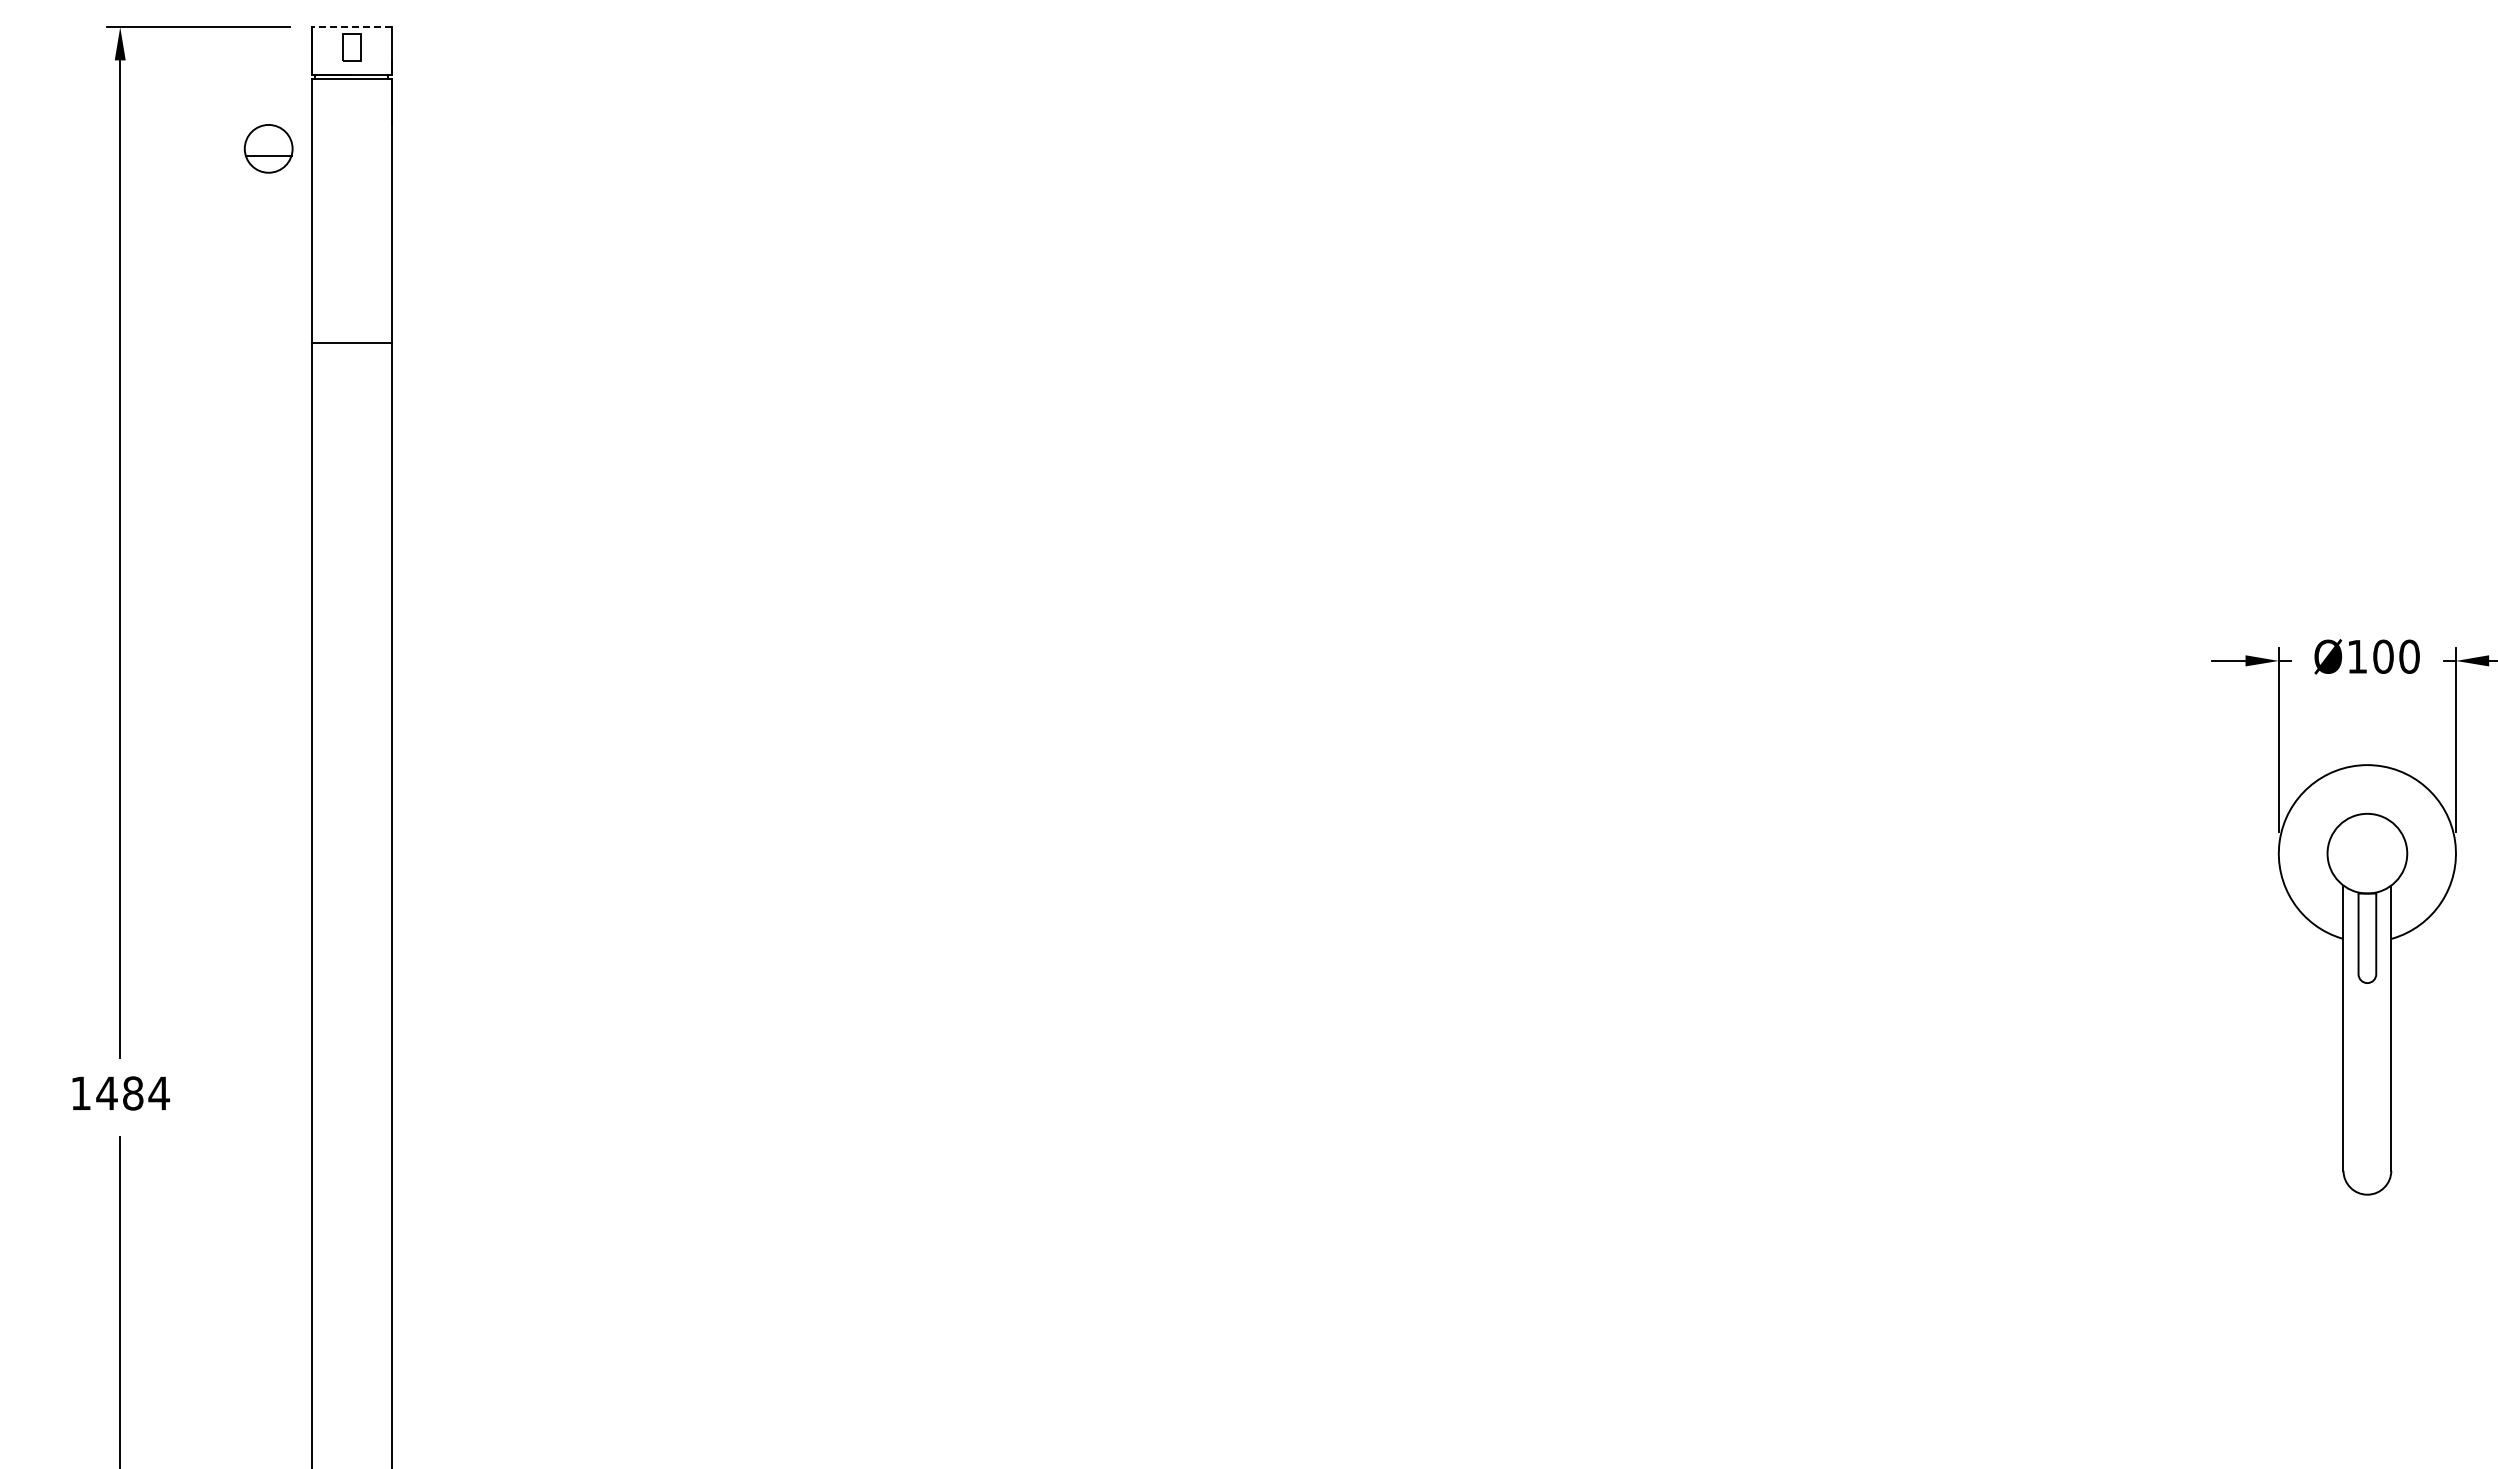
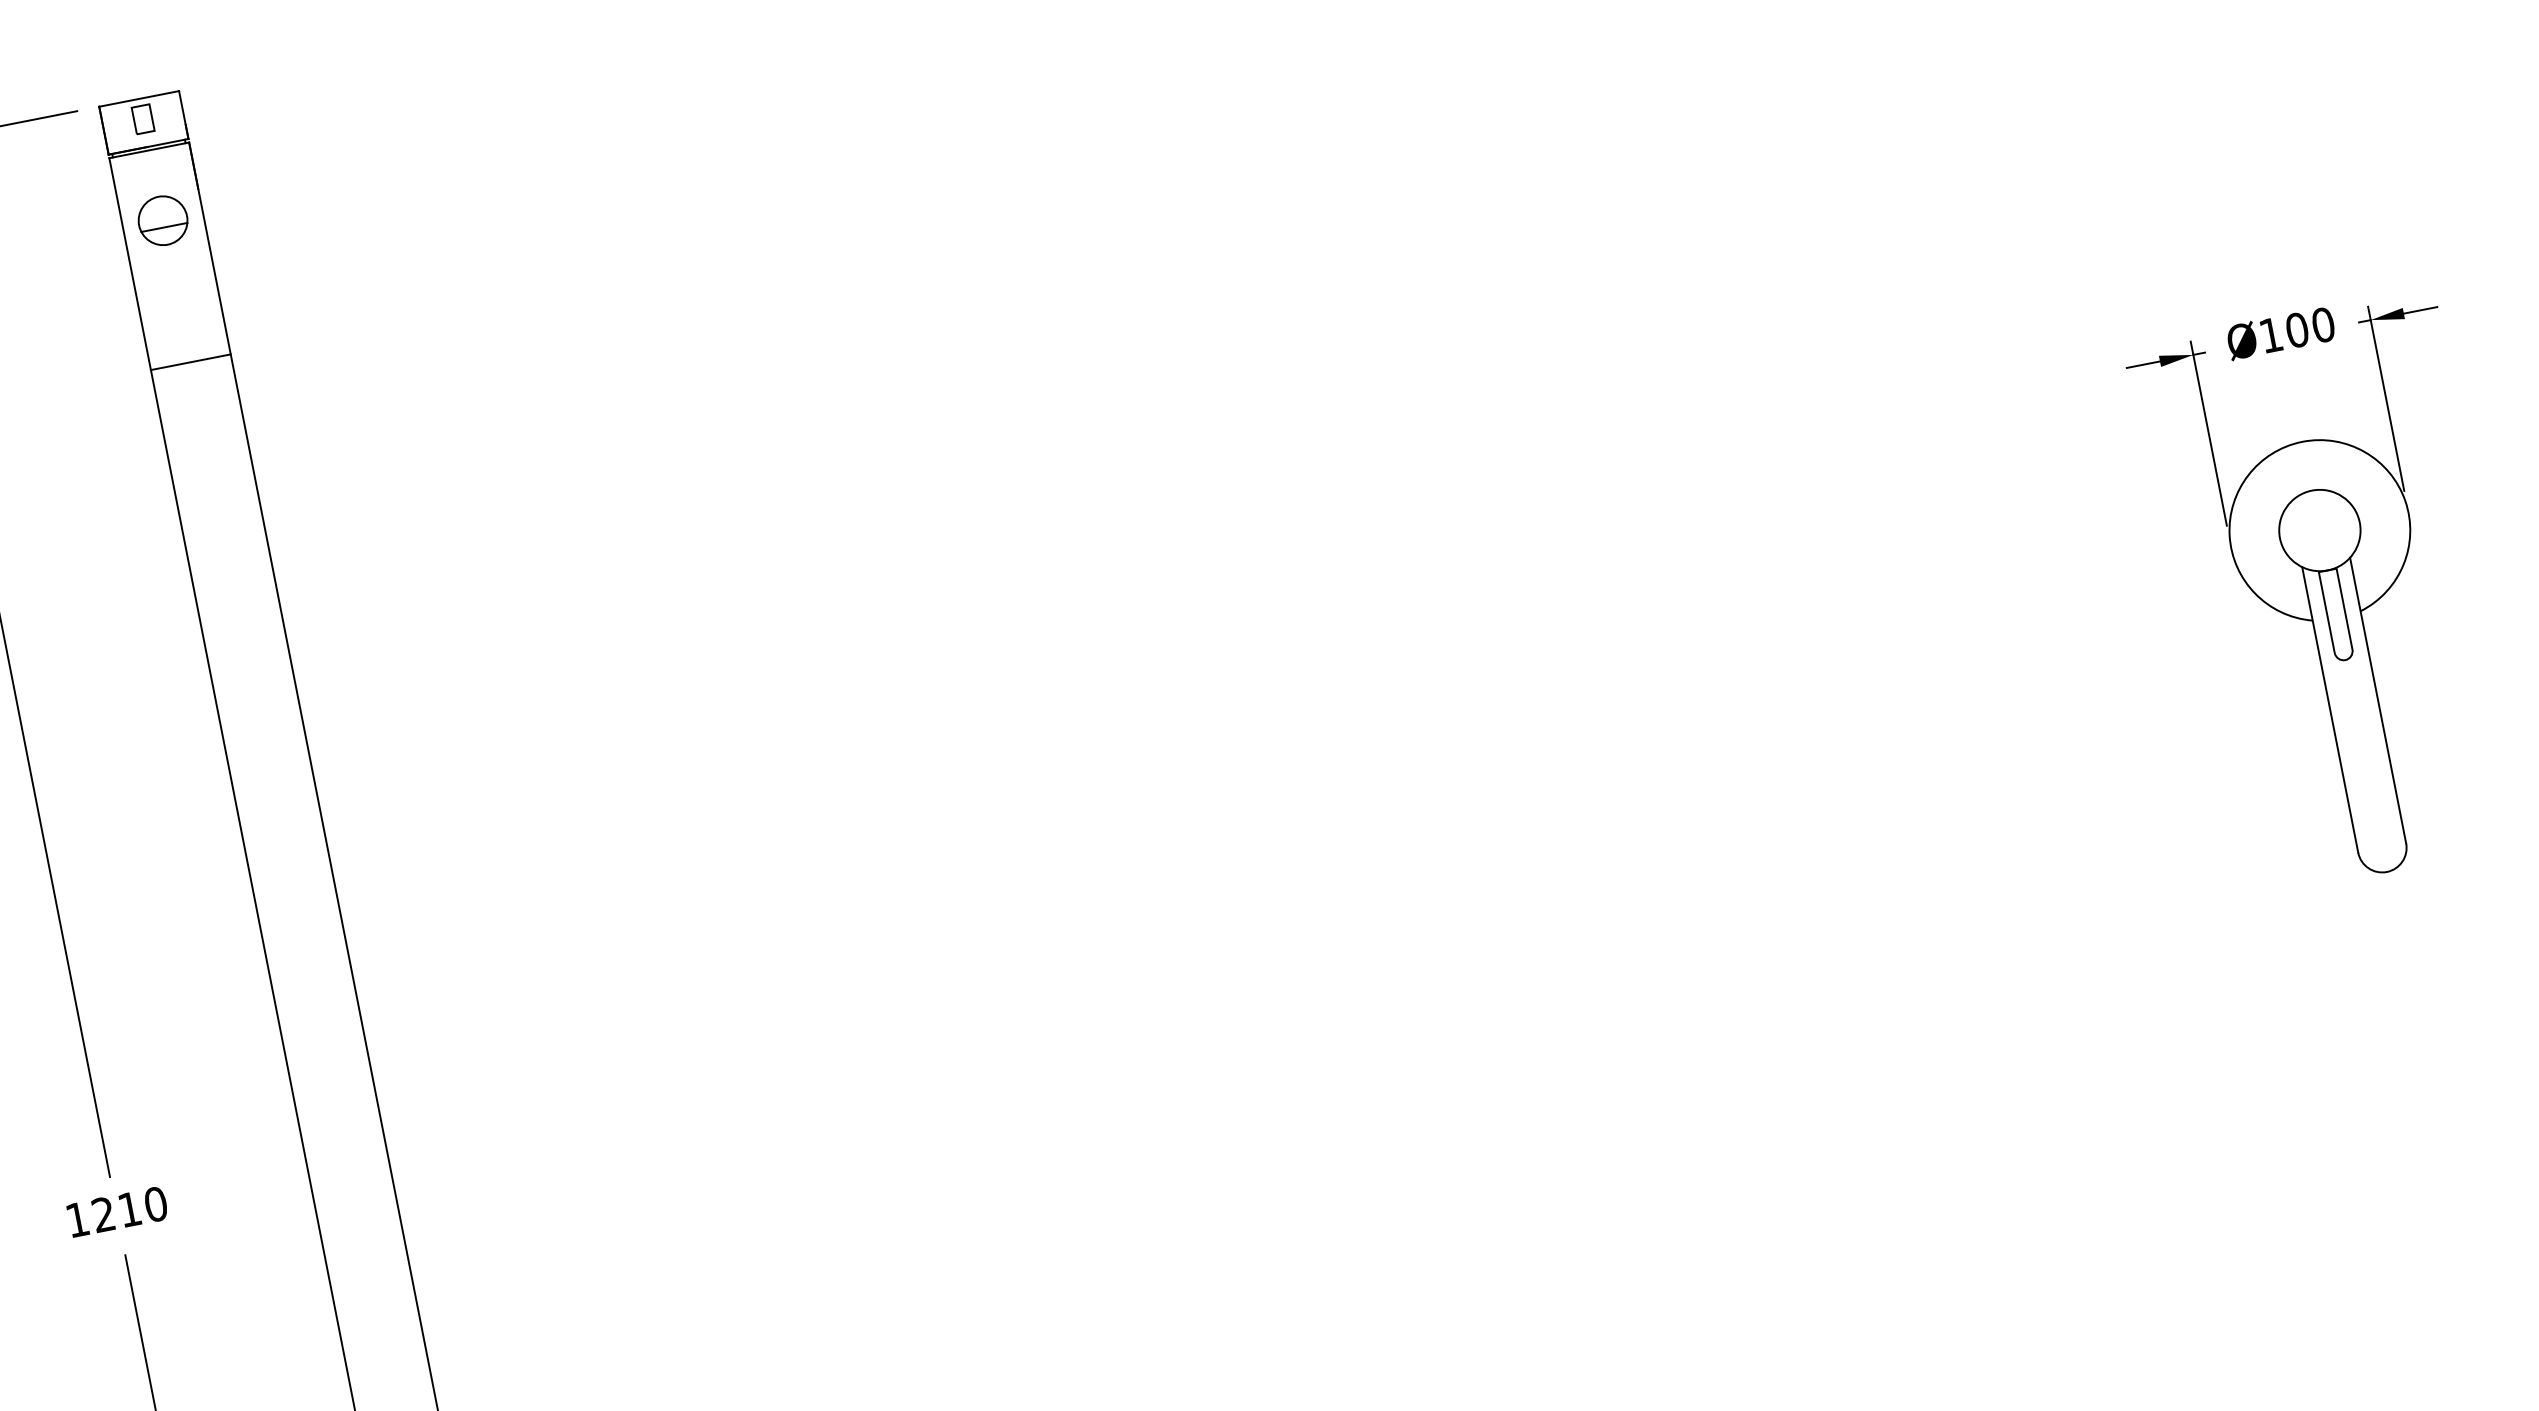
line: (351, 27) -> (139, 99), dashed -> solid
part: (268, 148) -> (162, 220), moved
line: (351, 343) -> (190, 362), moved
text: (133, 1093) -> (130, 1209), 1484 -> 1210

